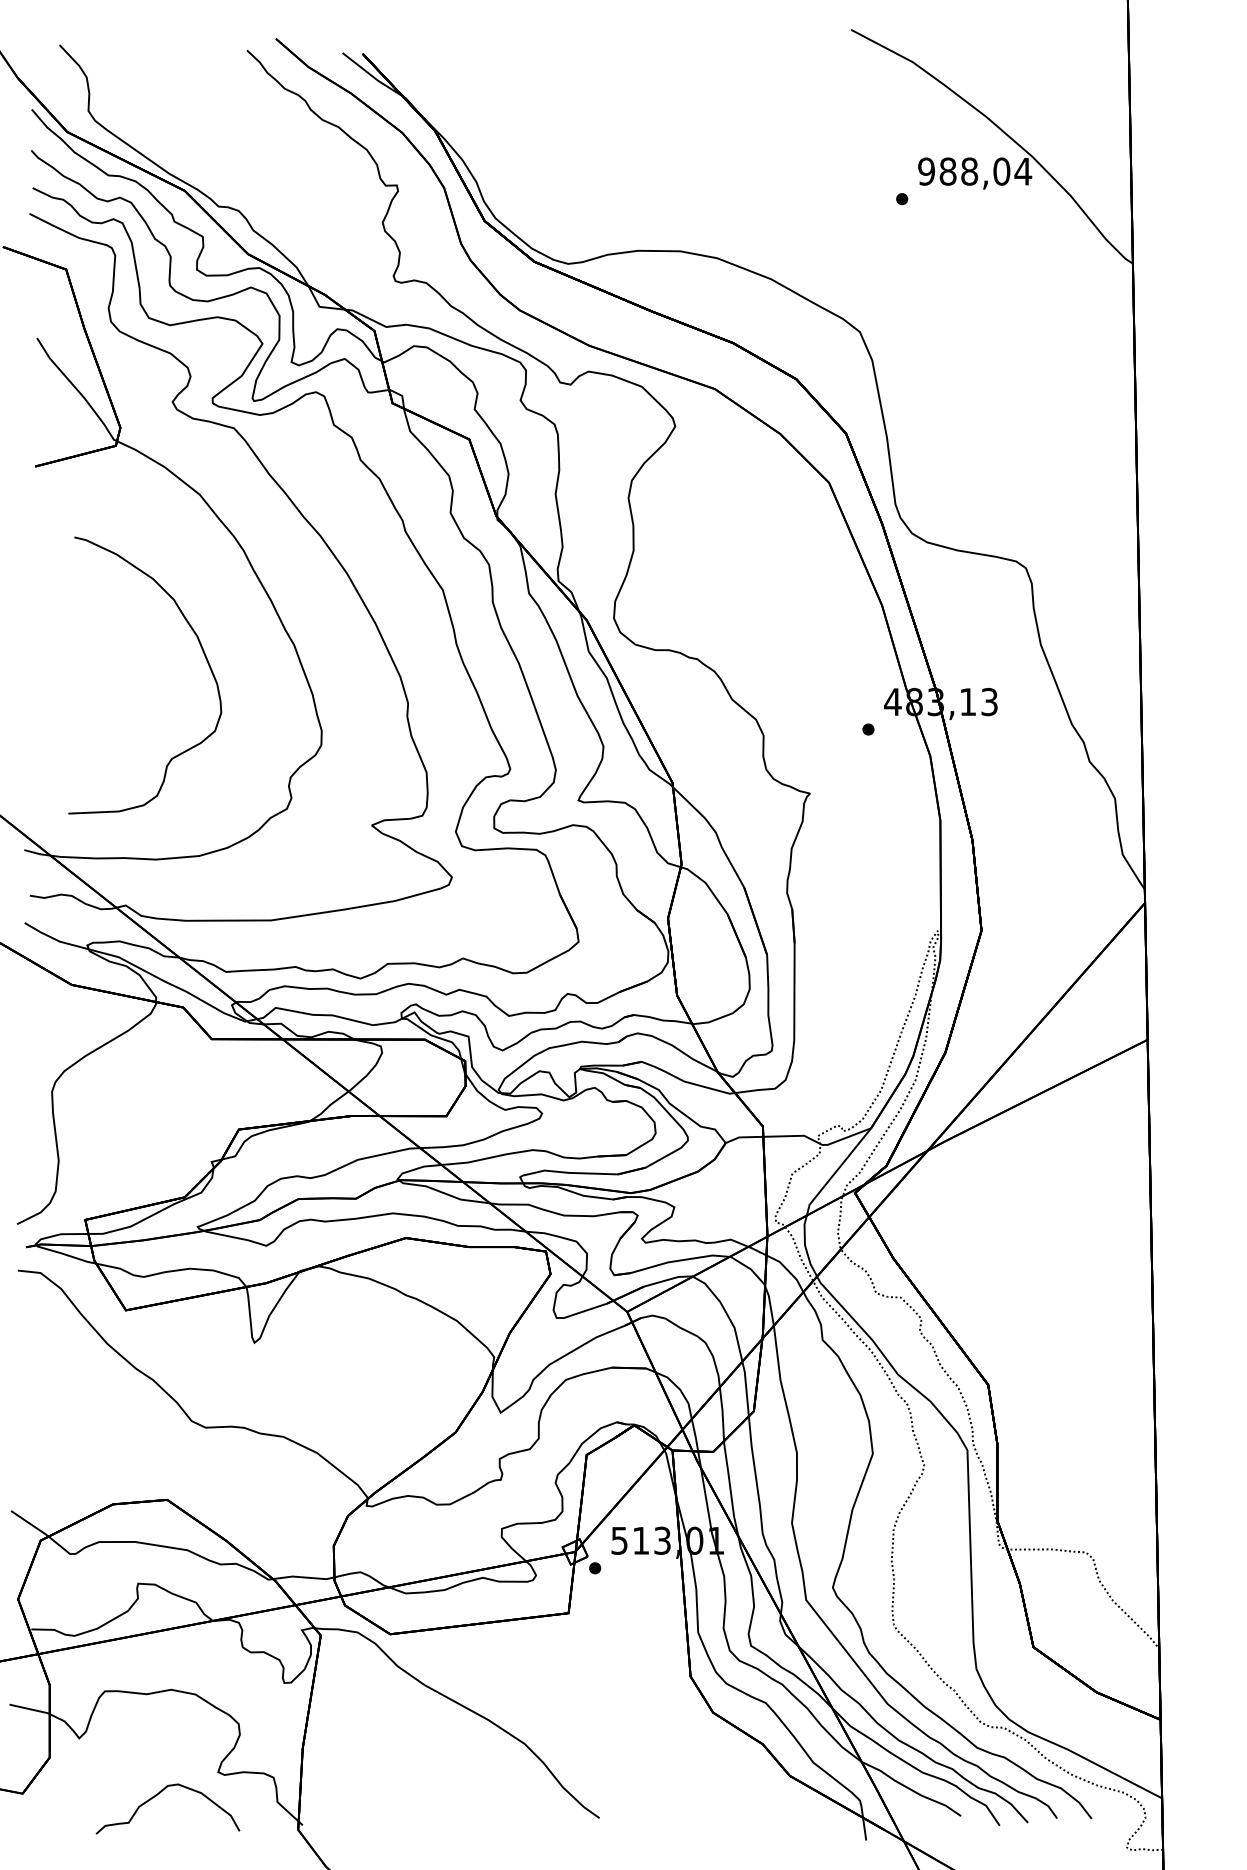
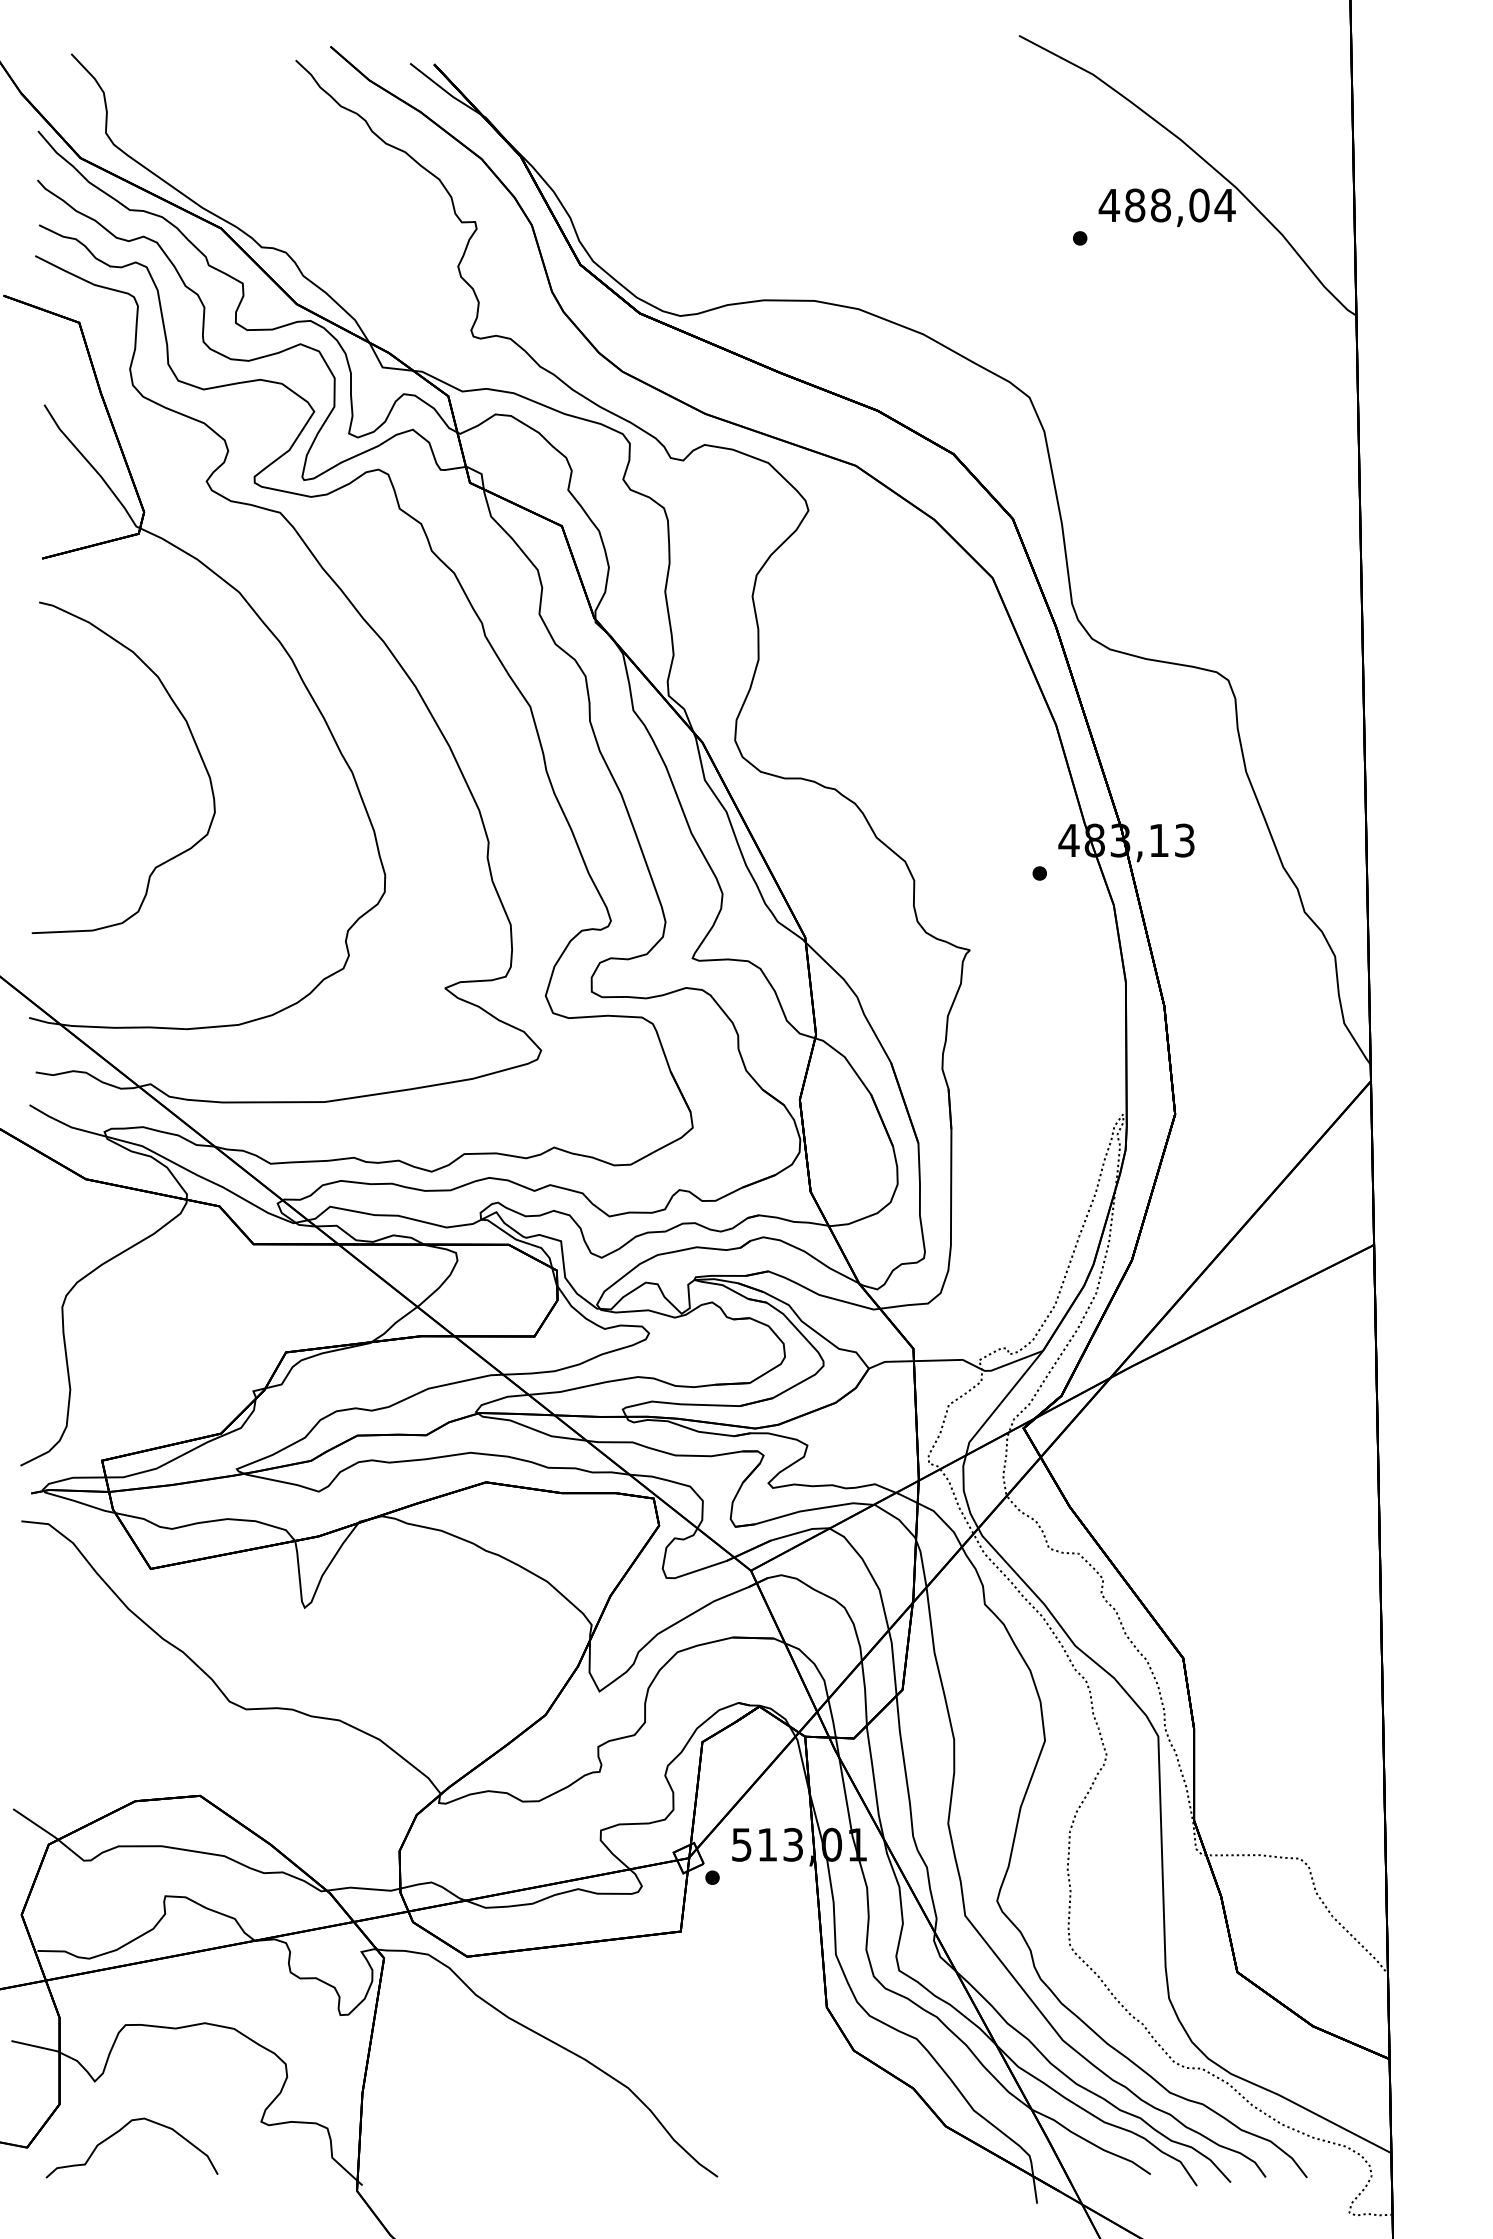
text: (926, 171) -> (1109, 205), 988,04 -> 488,04
curve: (203, 653) -> (193, 741), moved
curve: (159, 1794) -> (121, 2130), moved

